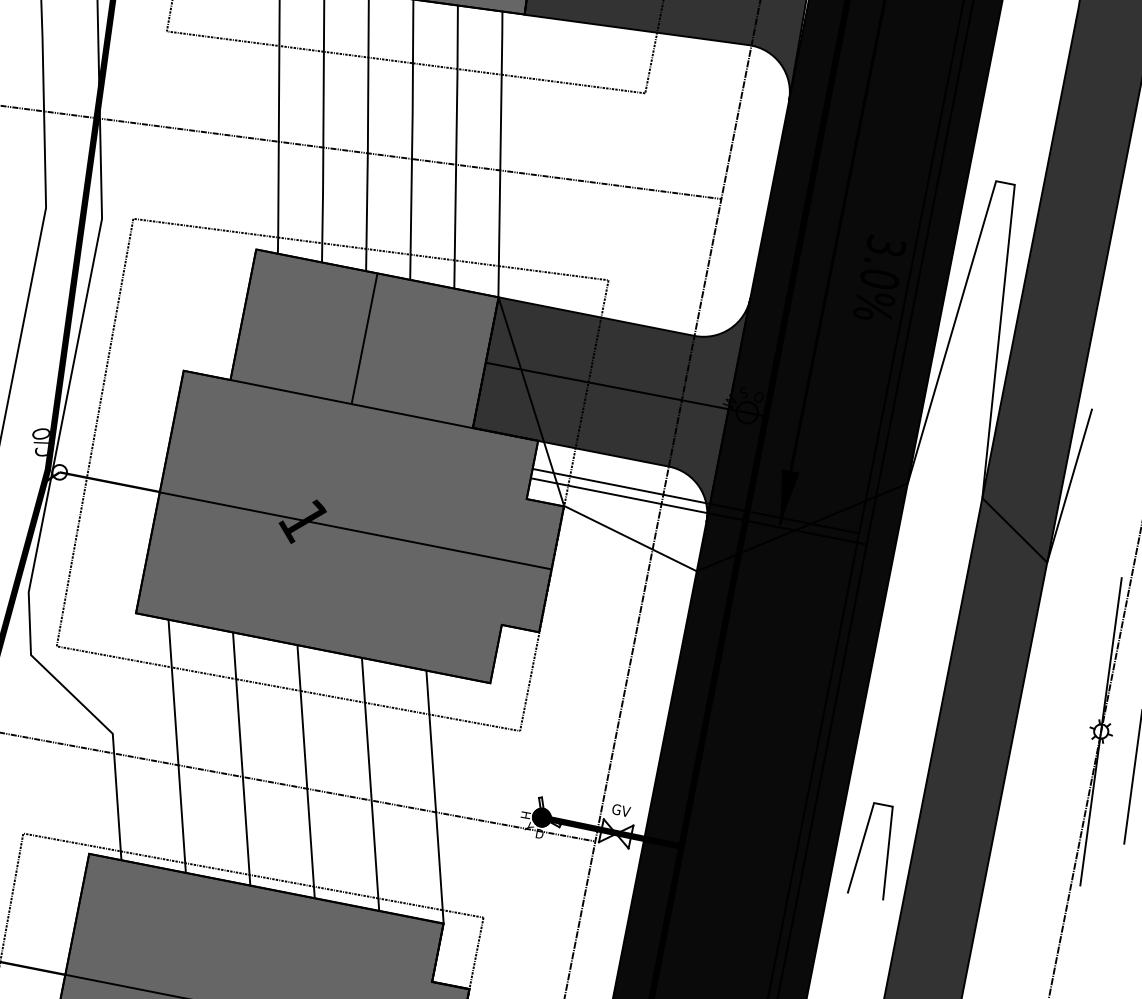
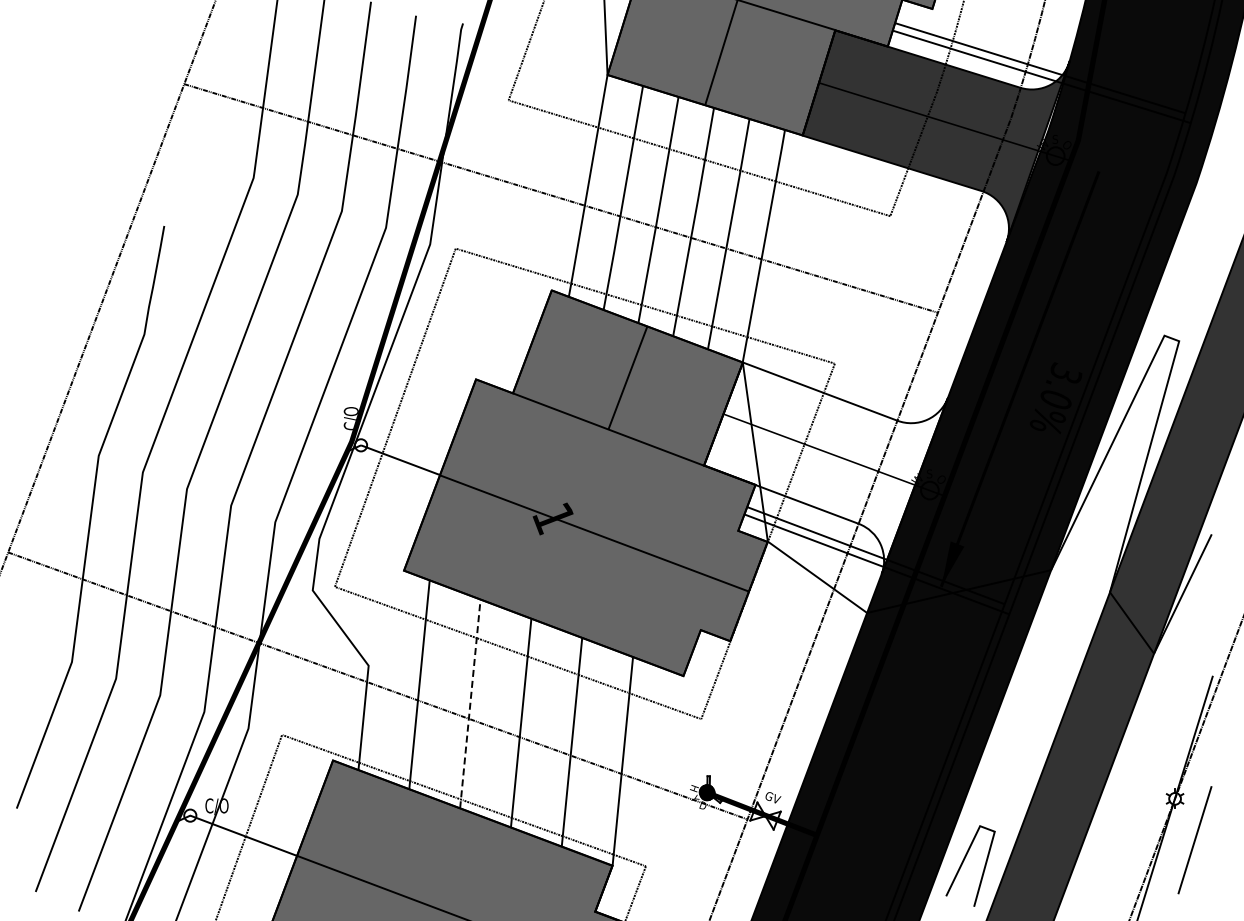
fill: (619, 407) -> (826, 468), removed
line: (241, 757) -> (470, 702), solid -> dashed

